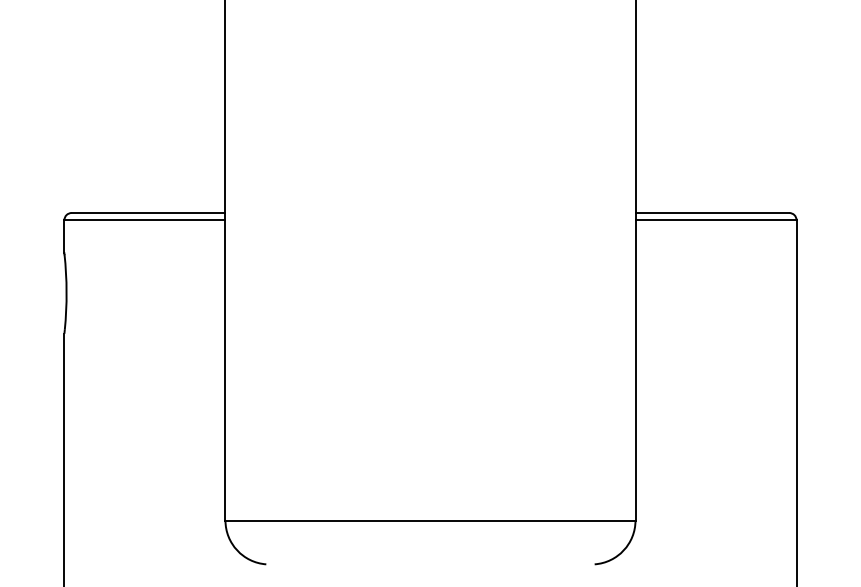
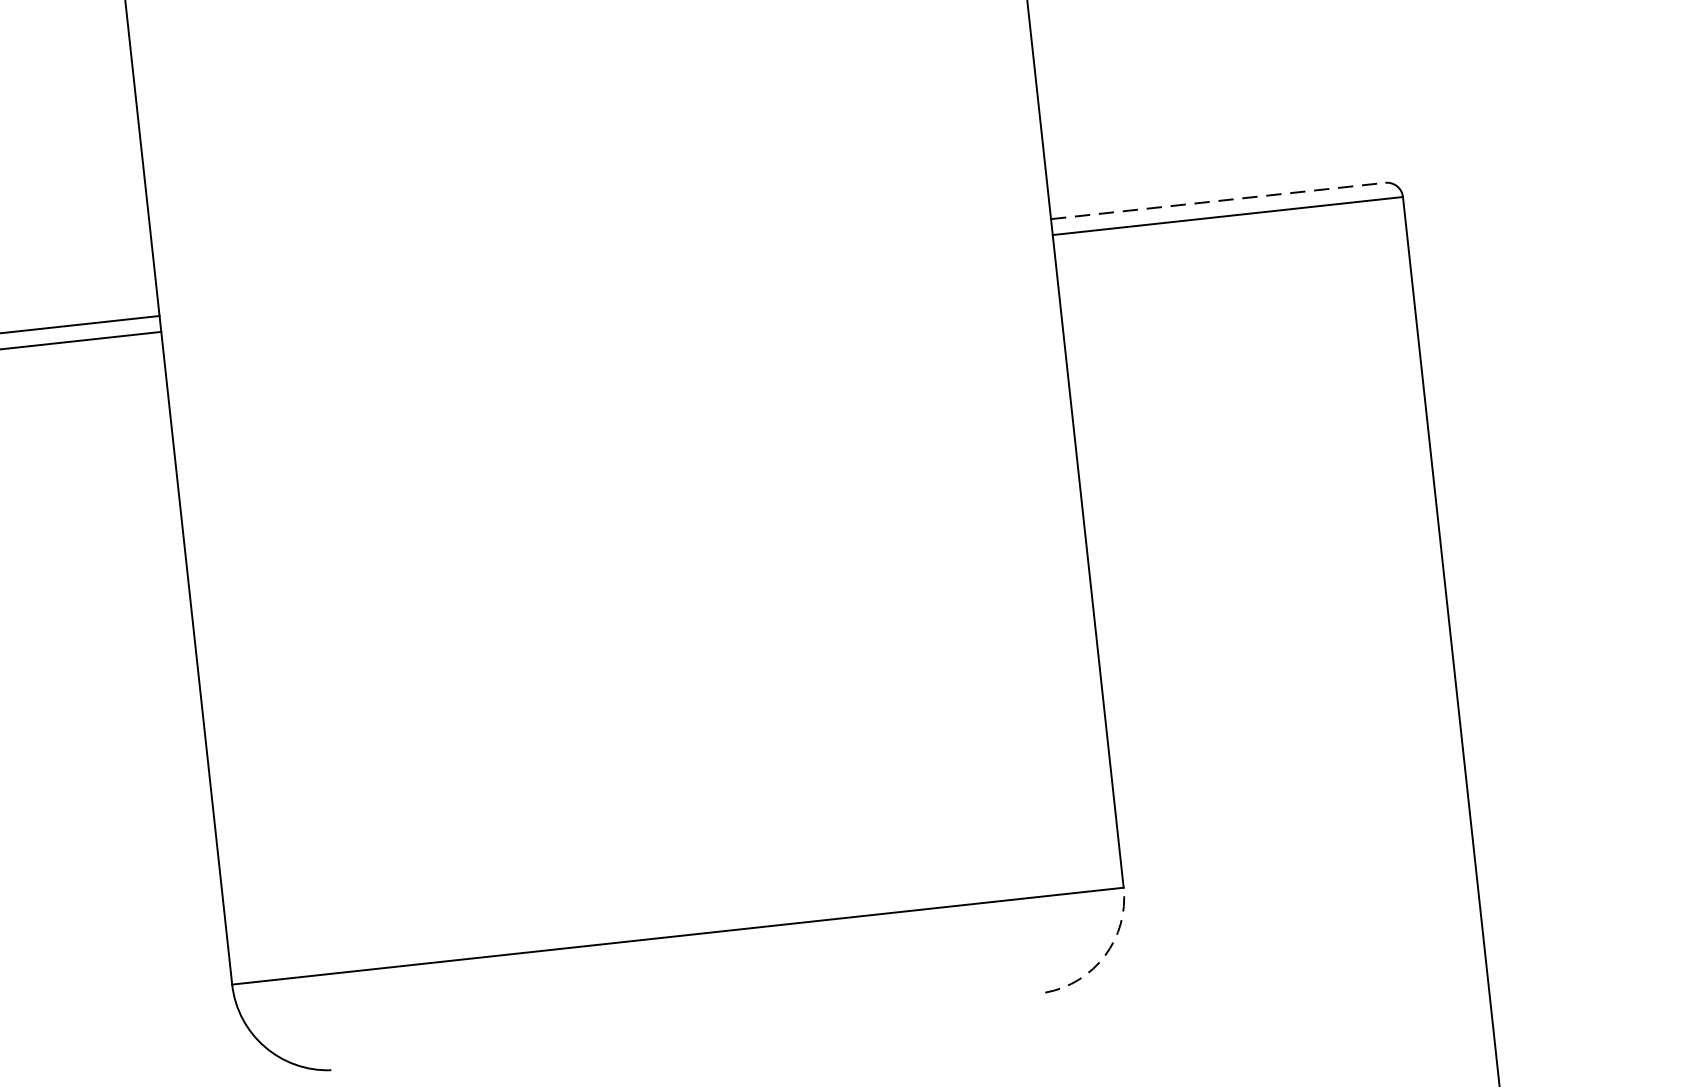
line: (712, 213) -> (1218, 202), solid -> dashed
arc: (623, 550) -> (1104, 955), solid -> dashed

